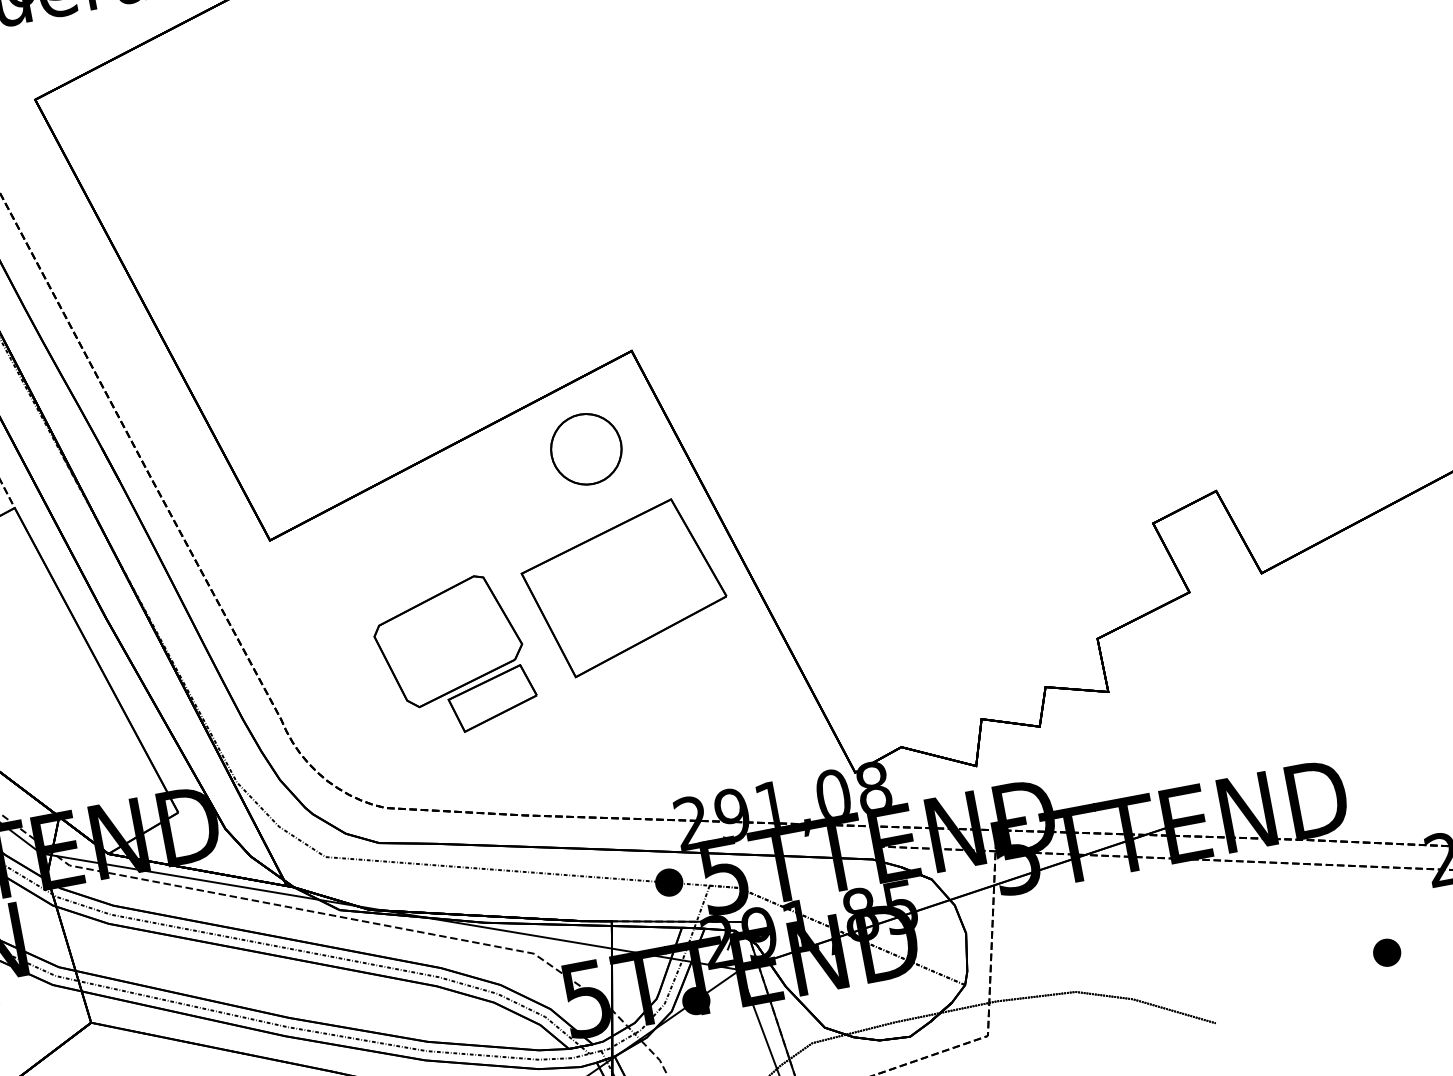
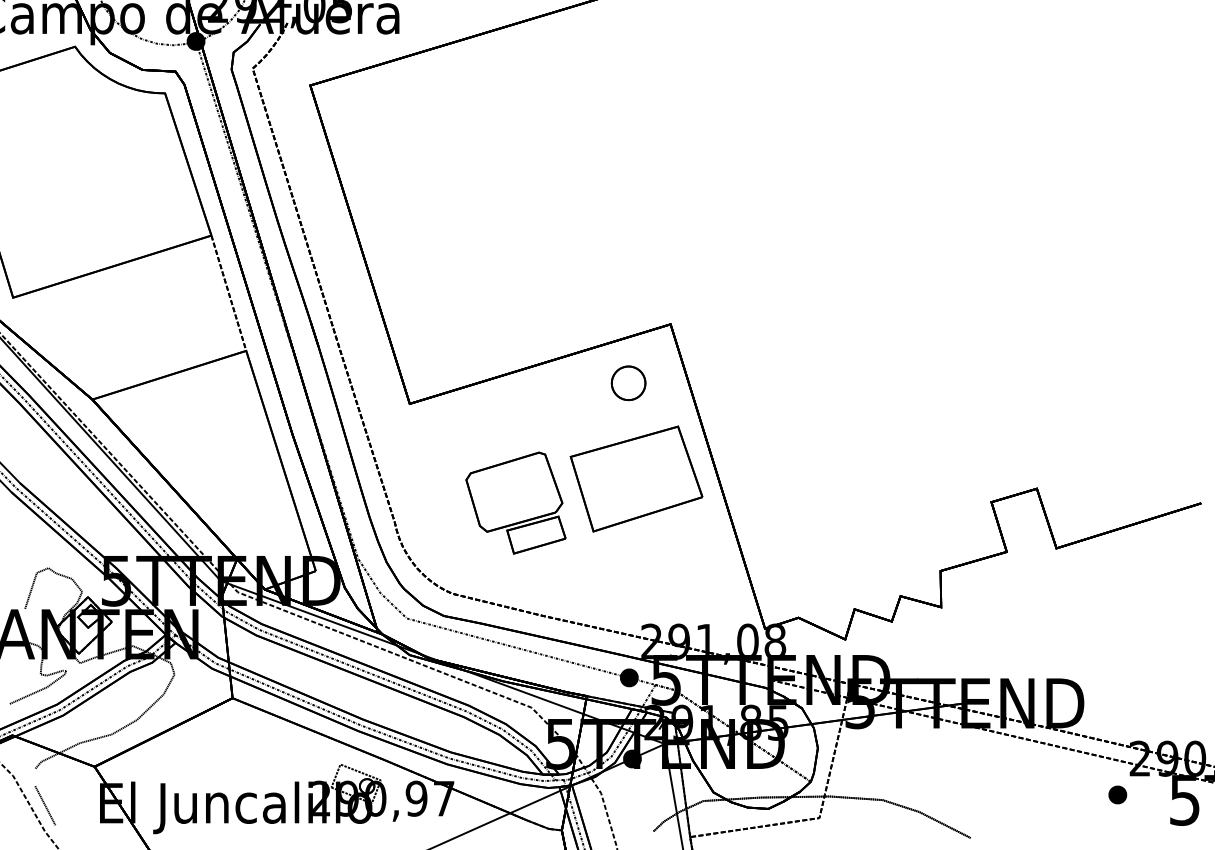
part: (586, 449) -> (628, 383), size x0.71
part: (1386, 952) -> (1117, 794), moved

